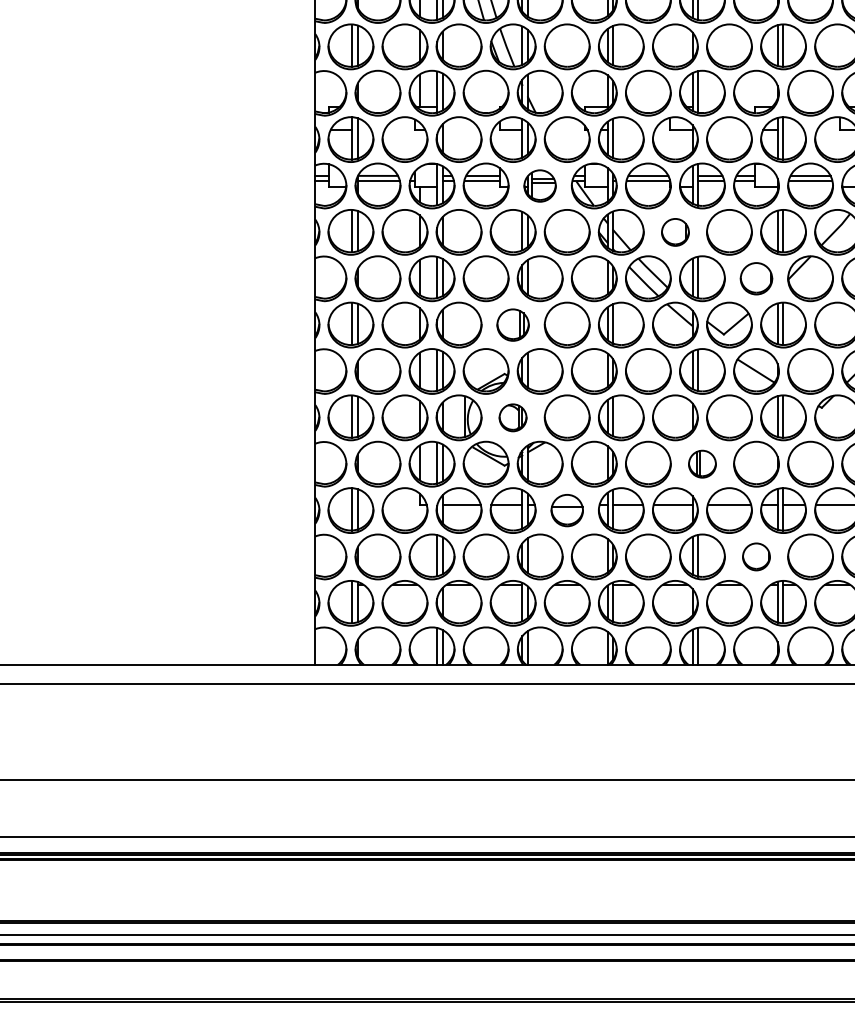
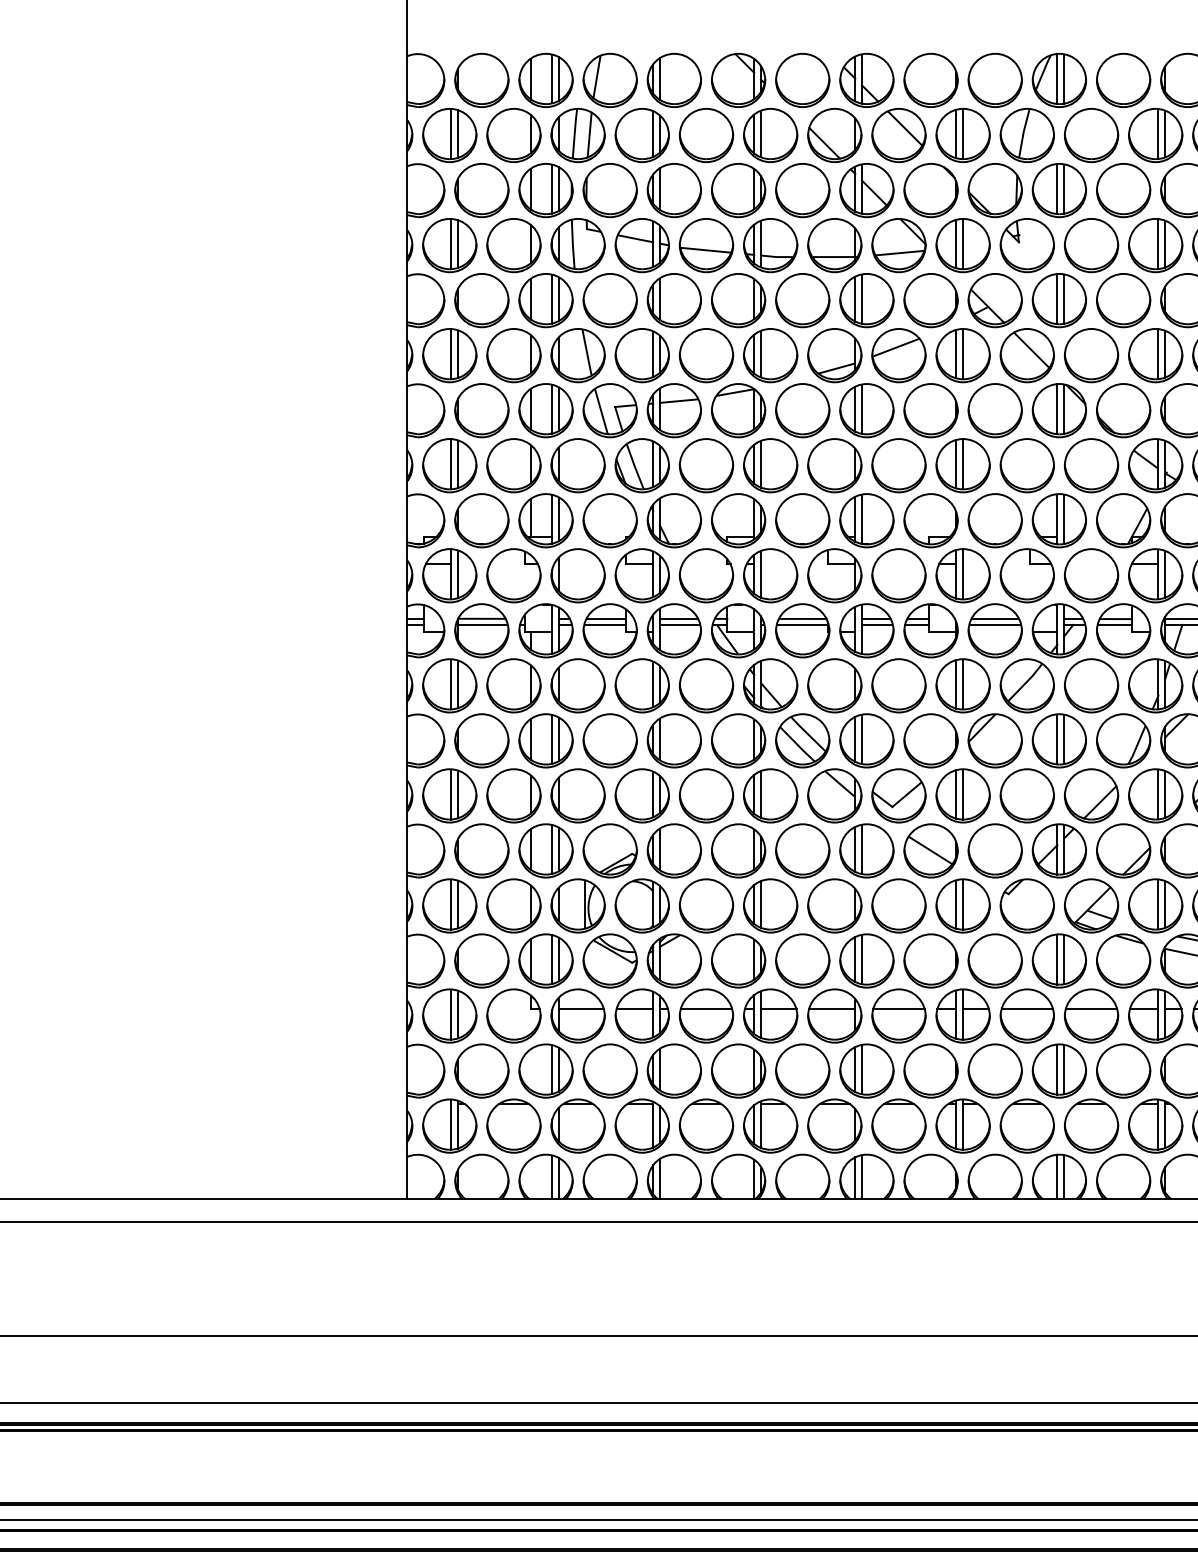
part: (539, 185) -> (673, 630), size x1.43
part: (675, 232) -> (834, 685), size x1.67
part: (756, 278) -> (930, 740), size x1.43
part: (512, 324) -> (641, 795), size x1.43
part: (512, 417) -> (641, 905), size x1.67
part: (702, 463) -> (866, 960), size x1.67
part: (567, 510) -> (706, 1015), size x1.43
part: (756, 556) -> (930, 1070), size x1.67

